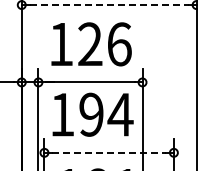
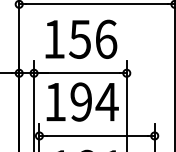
line: (109, 5) -> (97, 4), dashed -> solid
text: (89, 44) -> (79, 39), 126 -> 156
line: (109, 152) -> (97, 135), dashed -> solid

